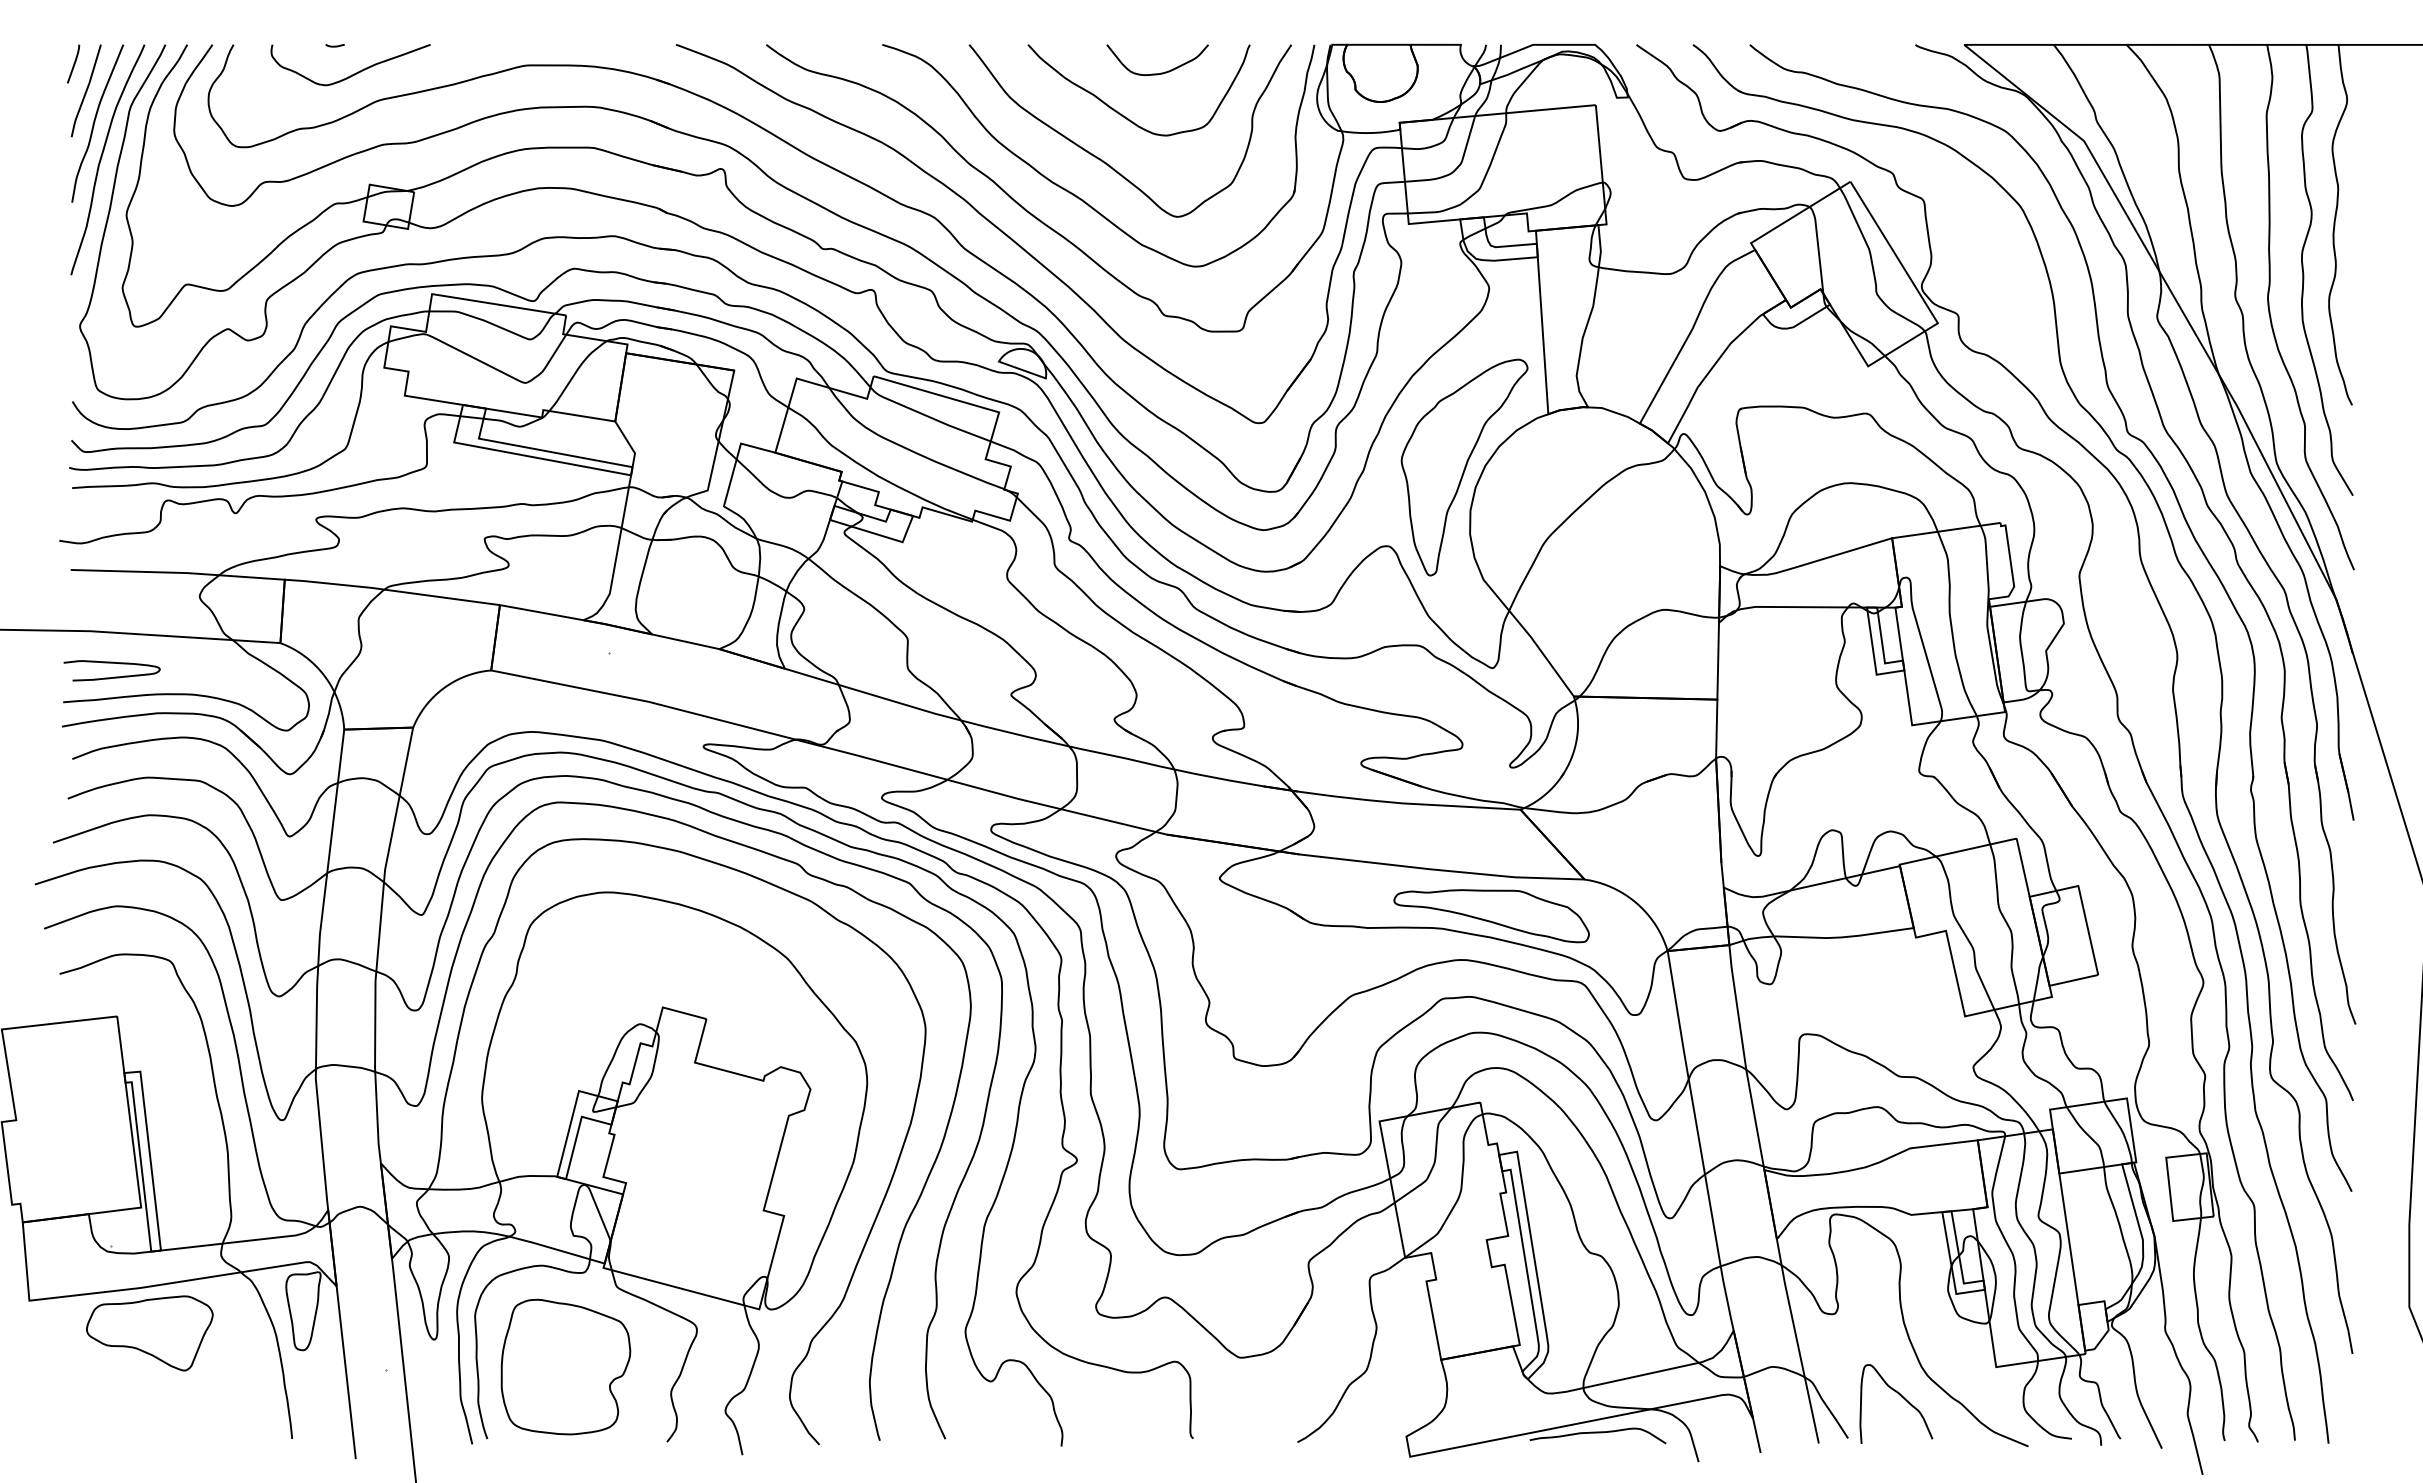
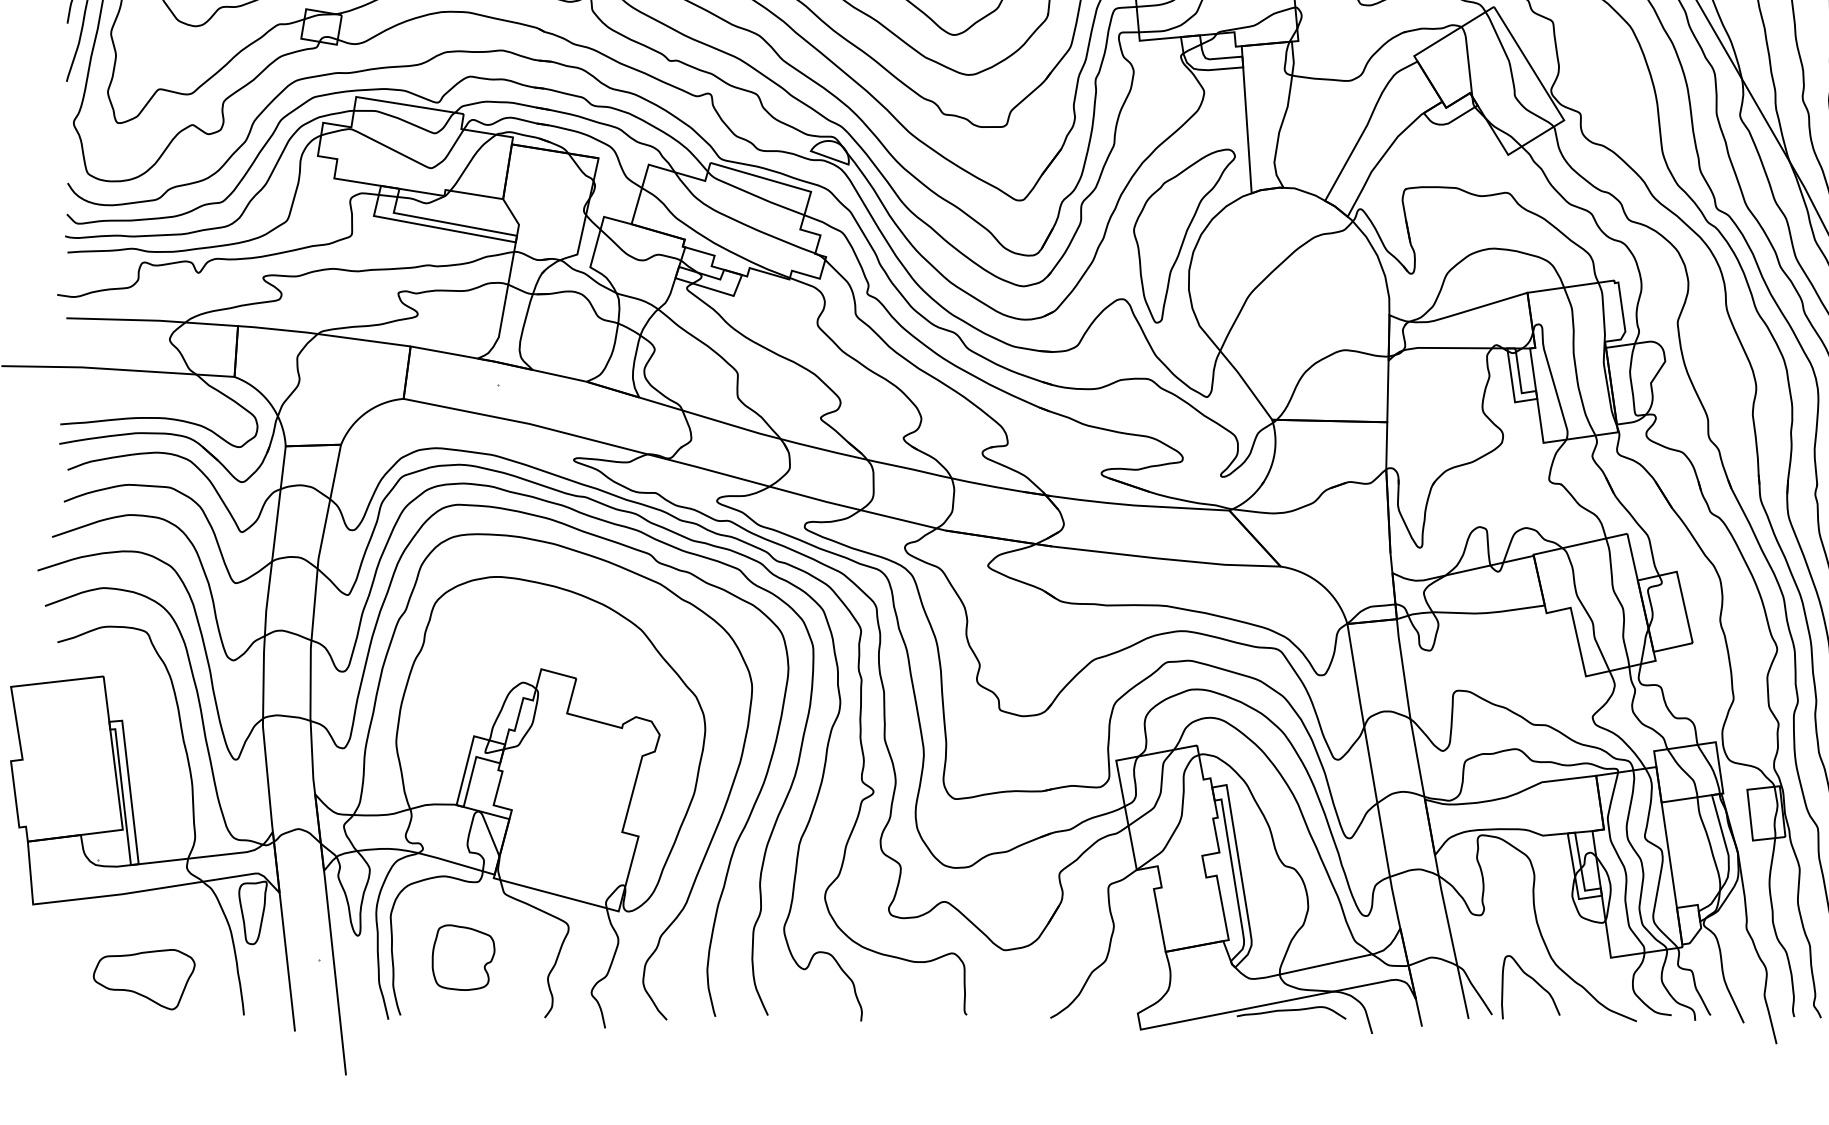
curve: (113, 676) -> (100, 403), removed
part: (1491, 916) -> (1206, 596), removed
part: (149, 1333) -> (143, 979), moved
part: (565, 1366) -> (463, 957), size x0.6

